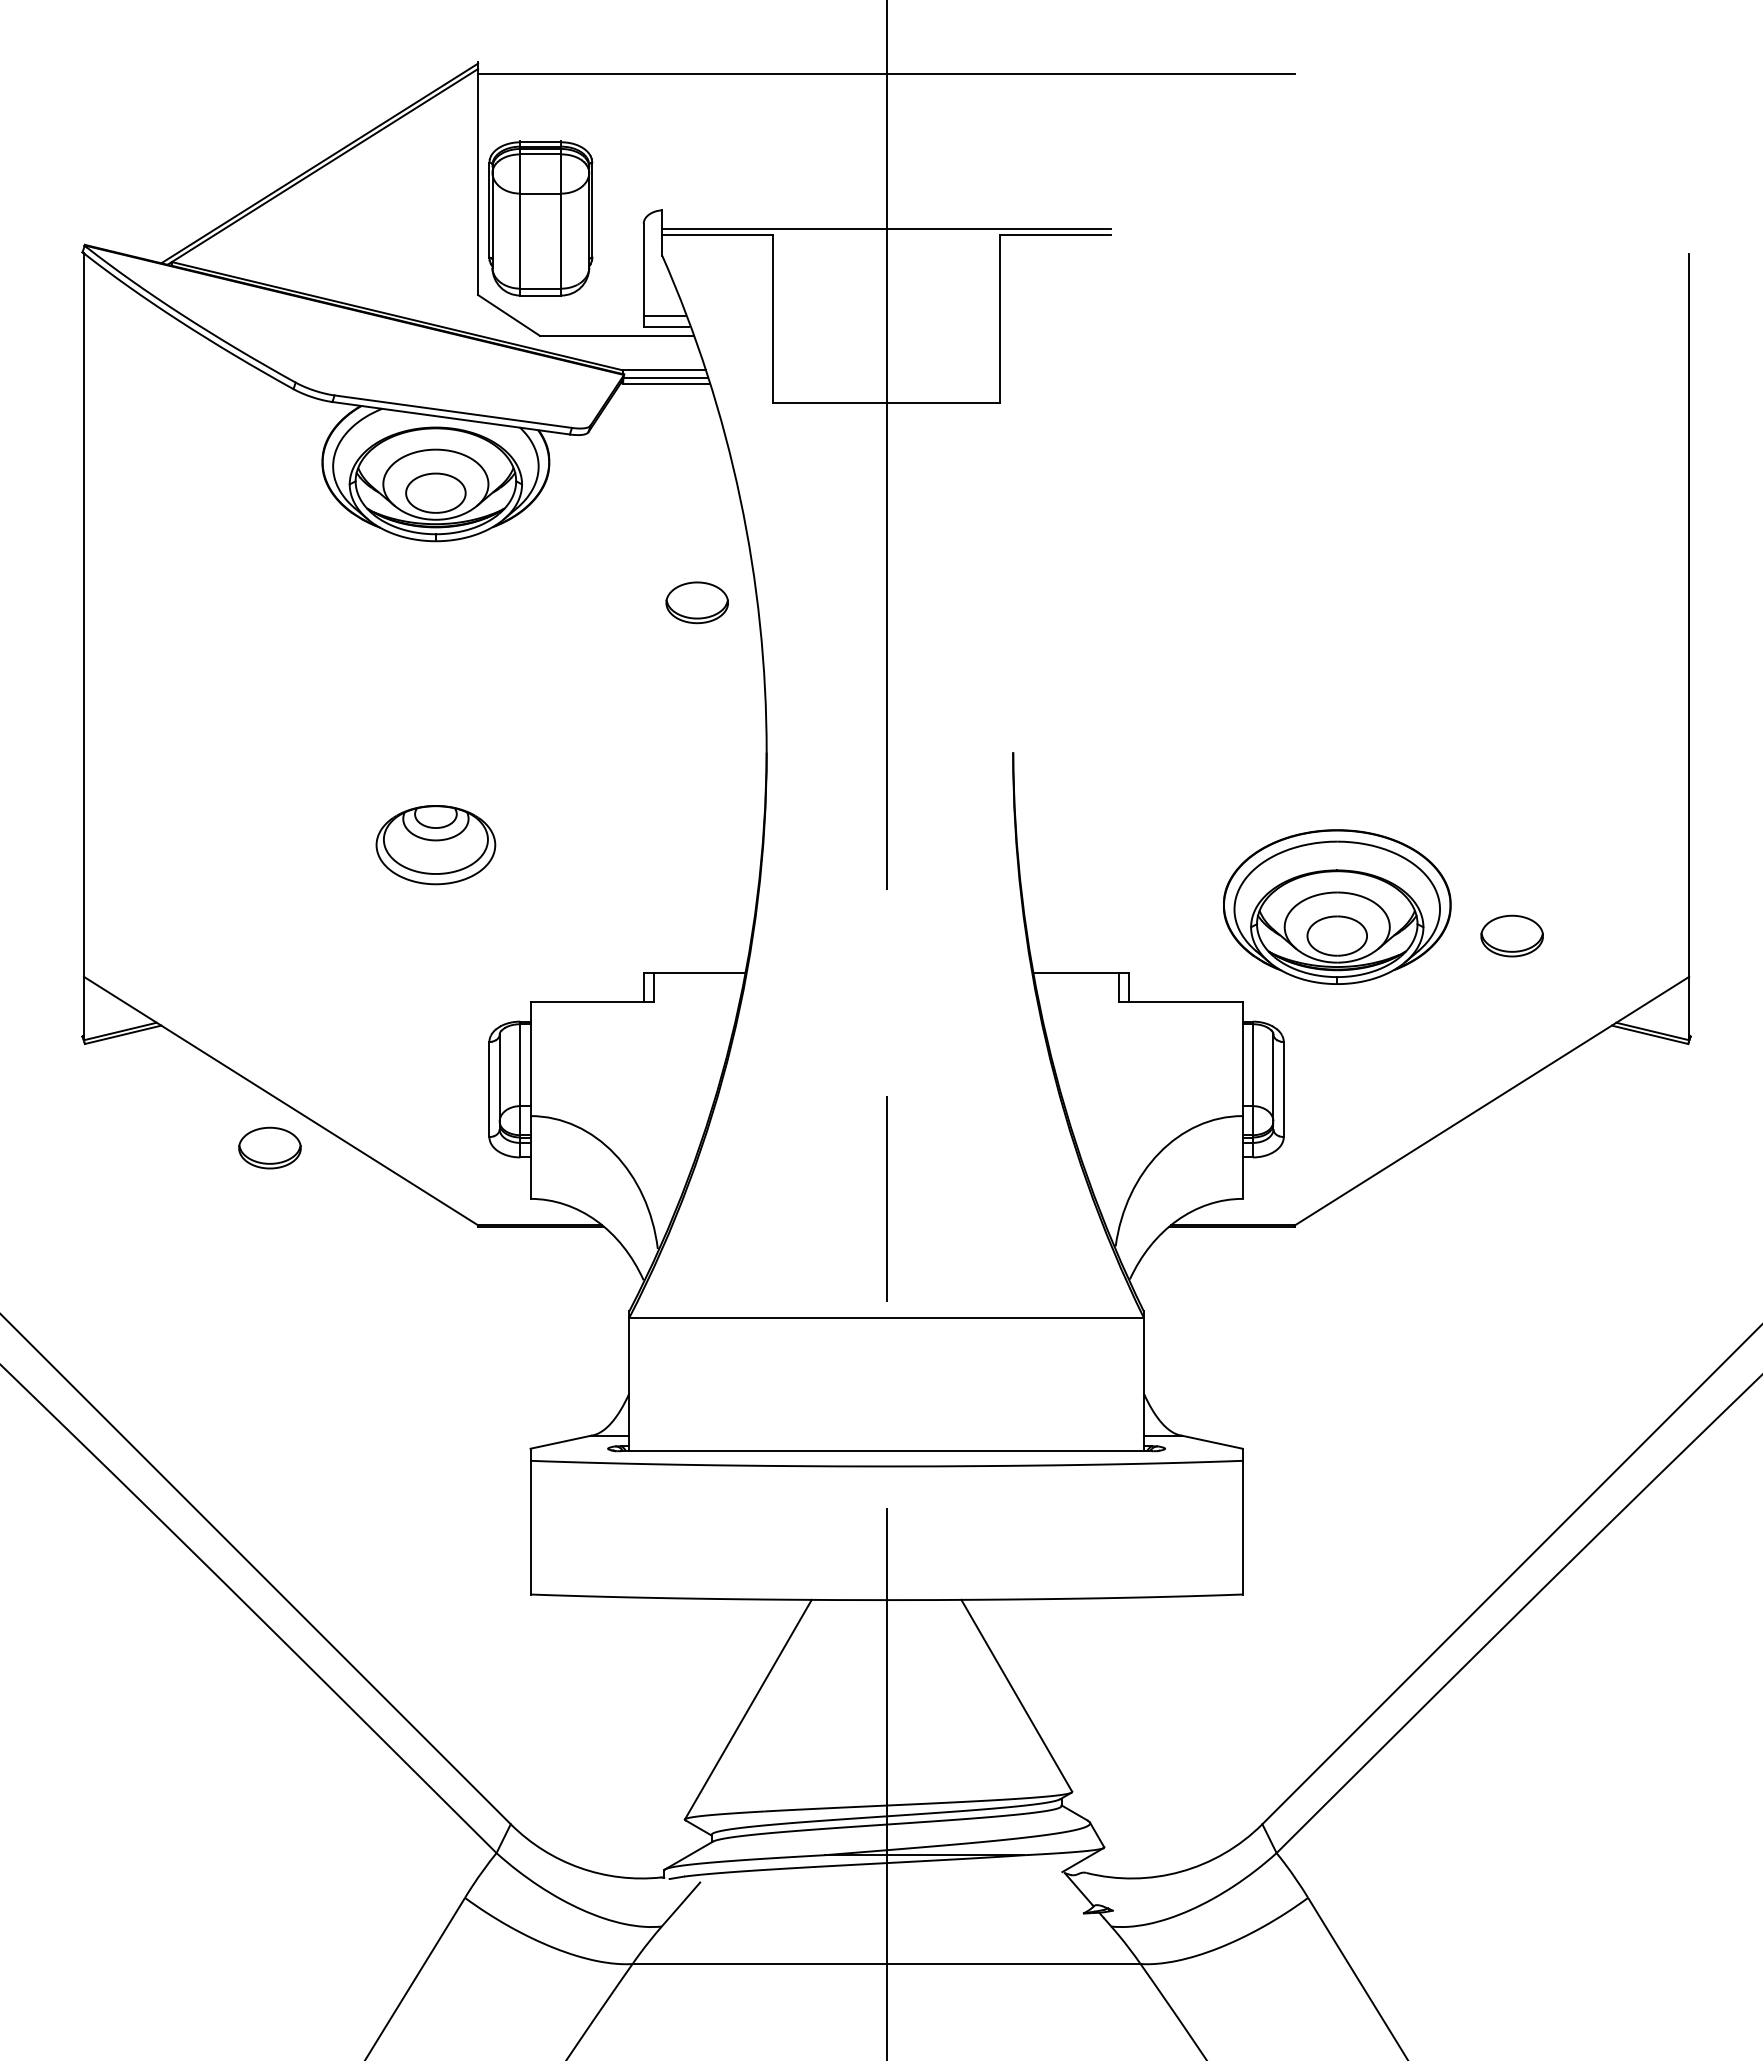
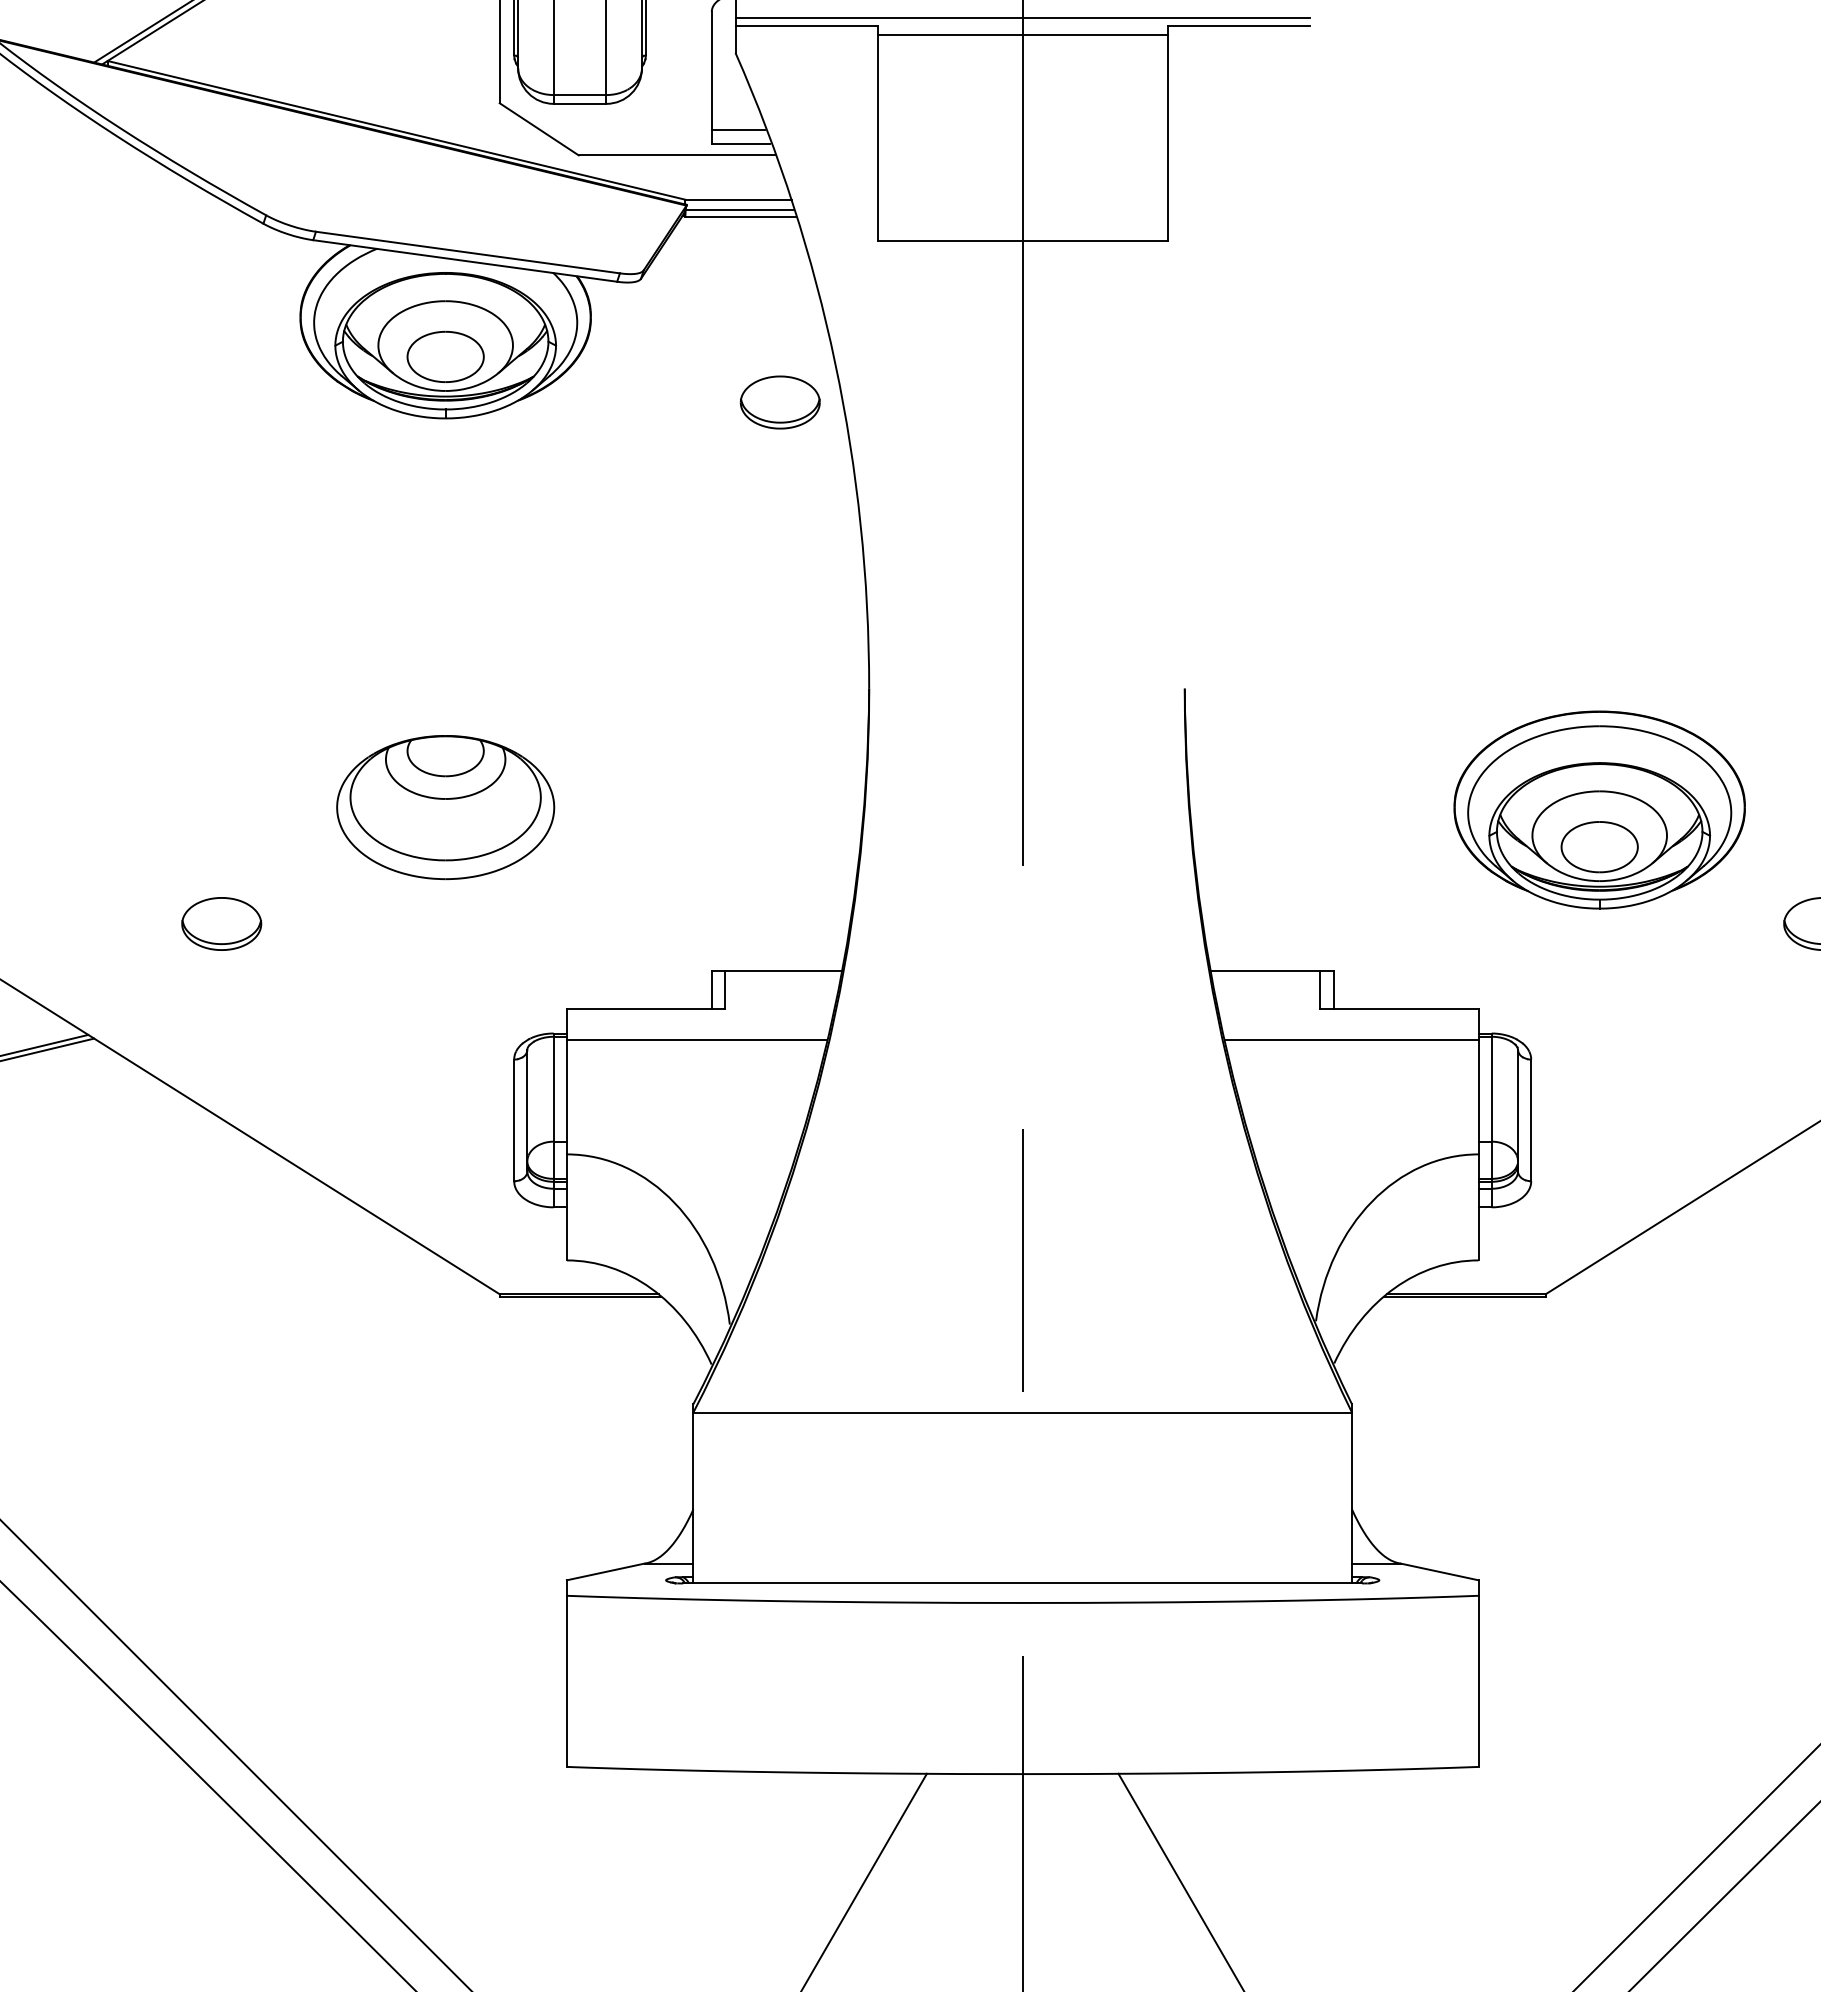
line: (886, 241) -> (1022, 34), added
part: (696, 602) -> (779, 402), moved
part: (435, 844) -> (445, 806), size x1.43
part: (1337, 906) -> (1600, 809), moved
line: (631, 1027) -> (696, 1040), added
line: (1143, 1027) -> (1351, 1040), added
part: (269, 1147) -> (221, 923), moved

